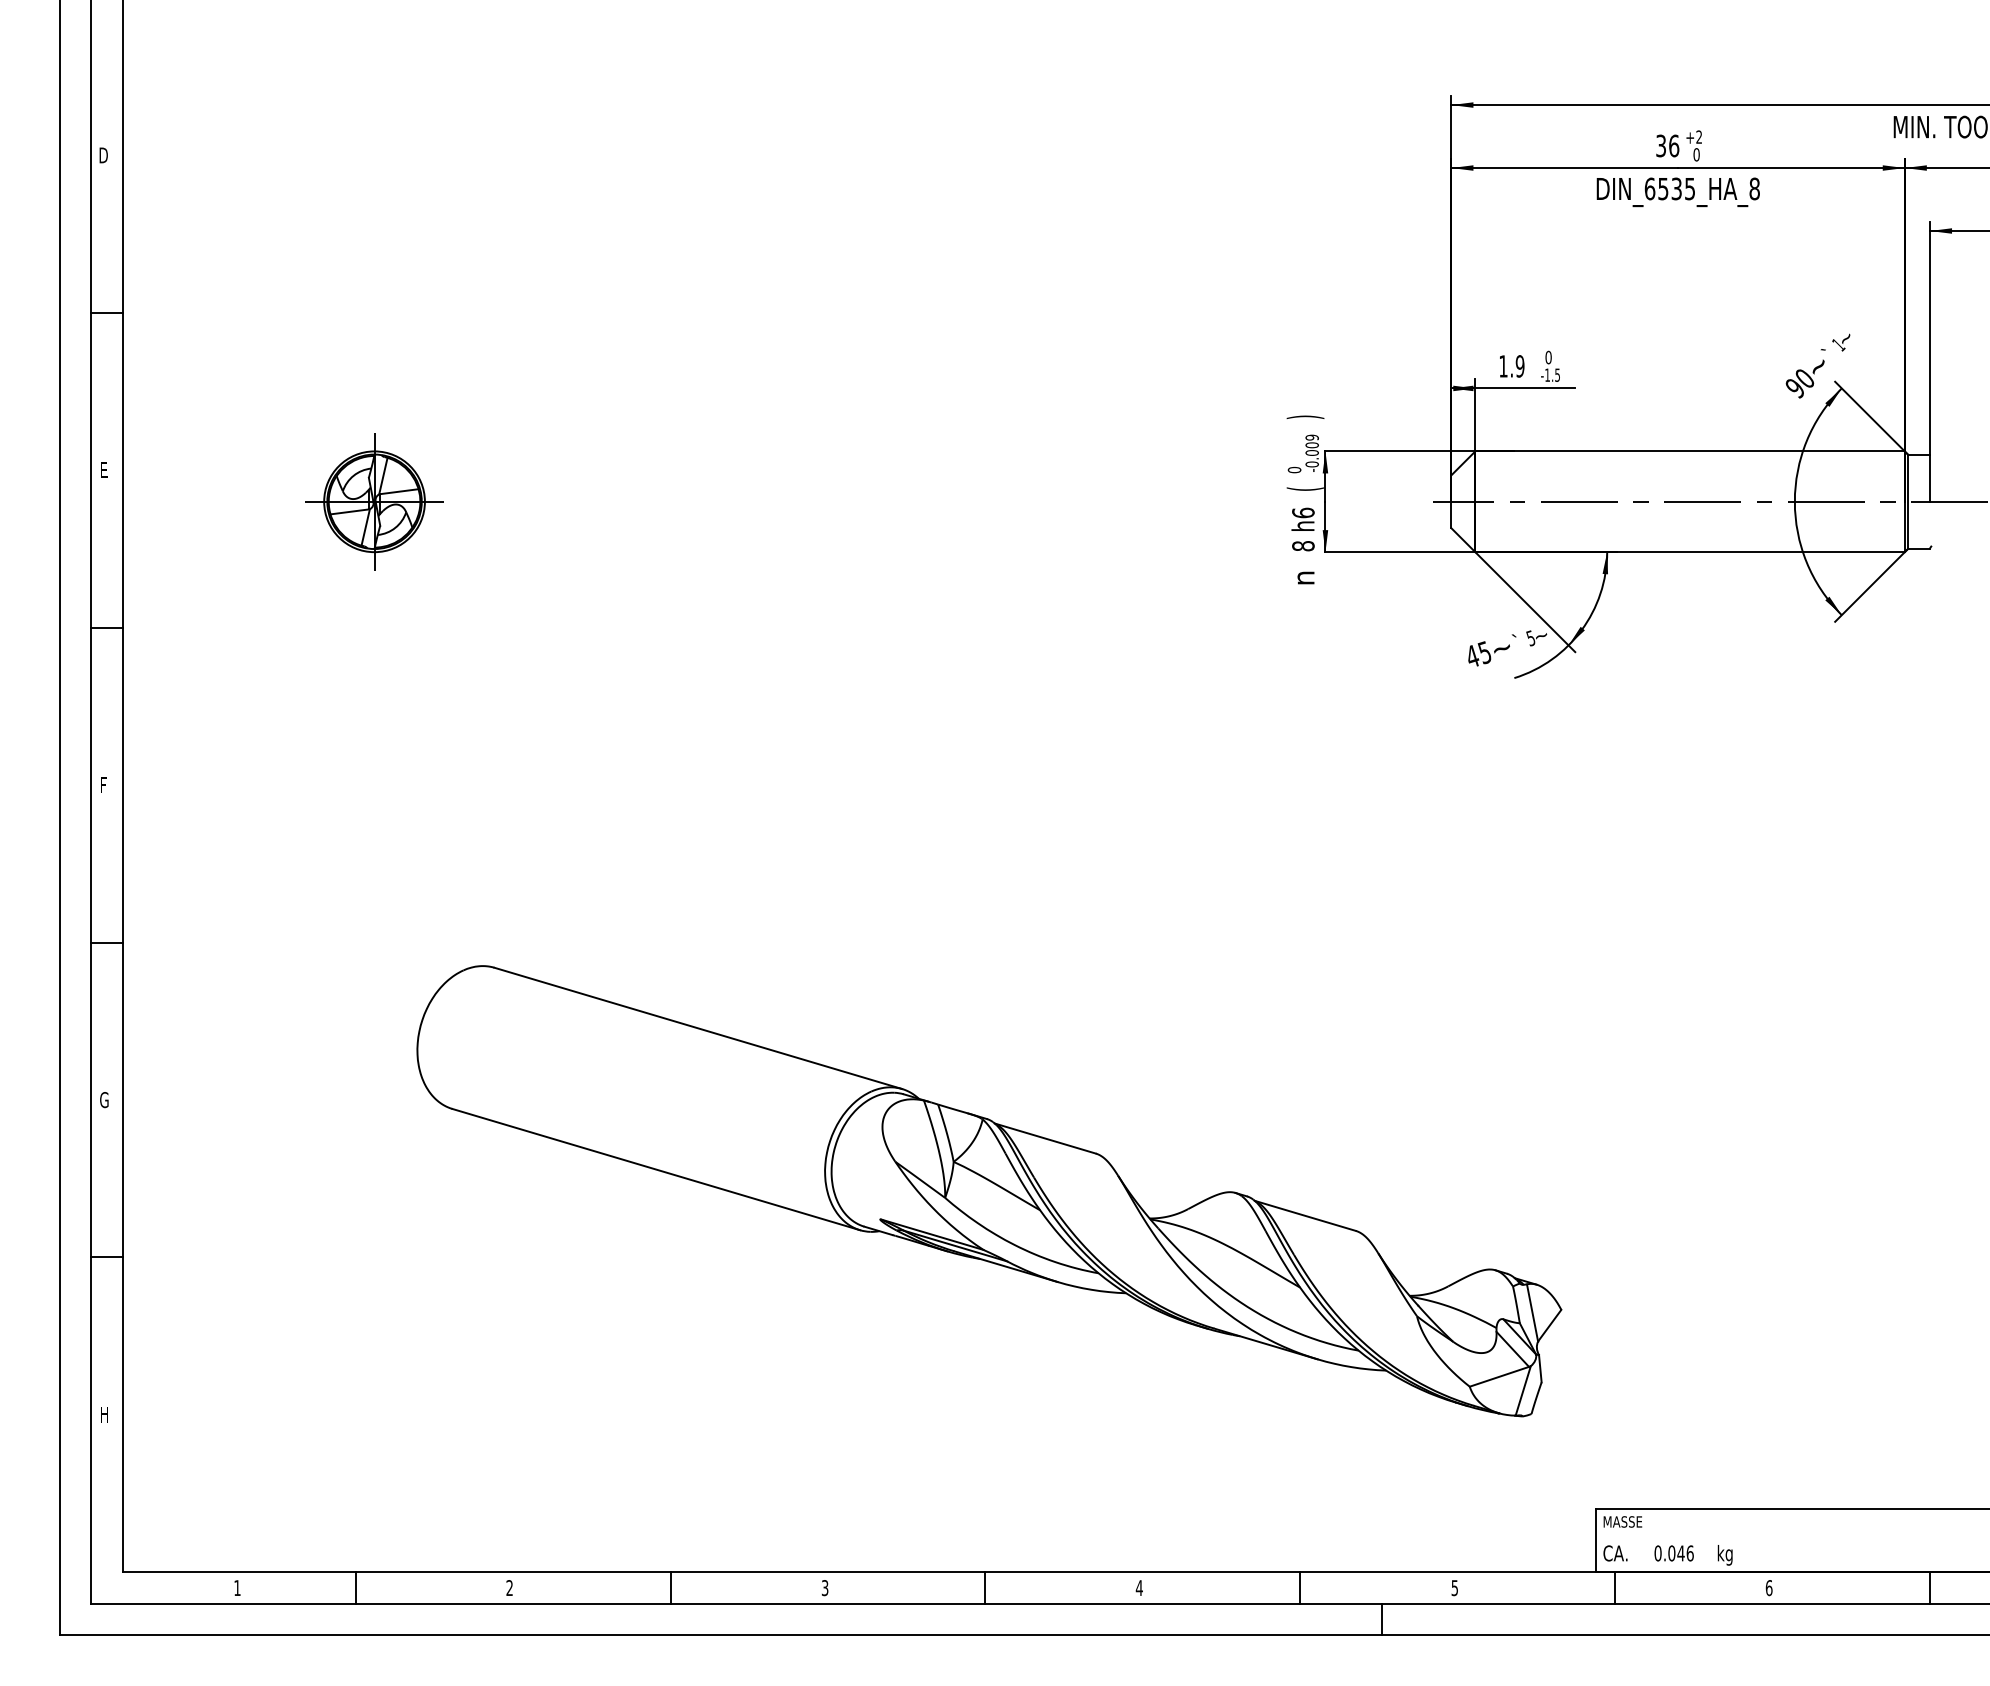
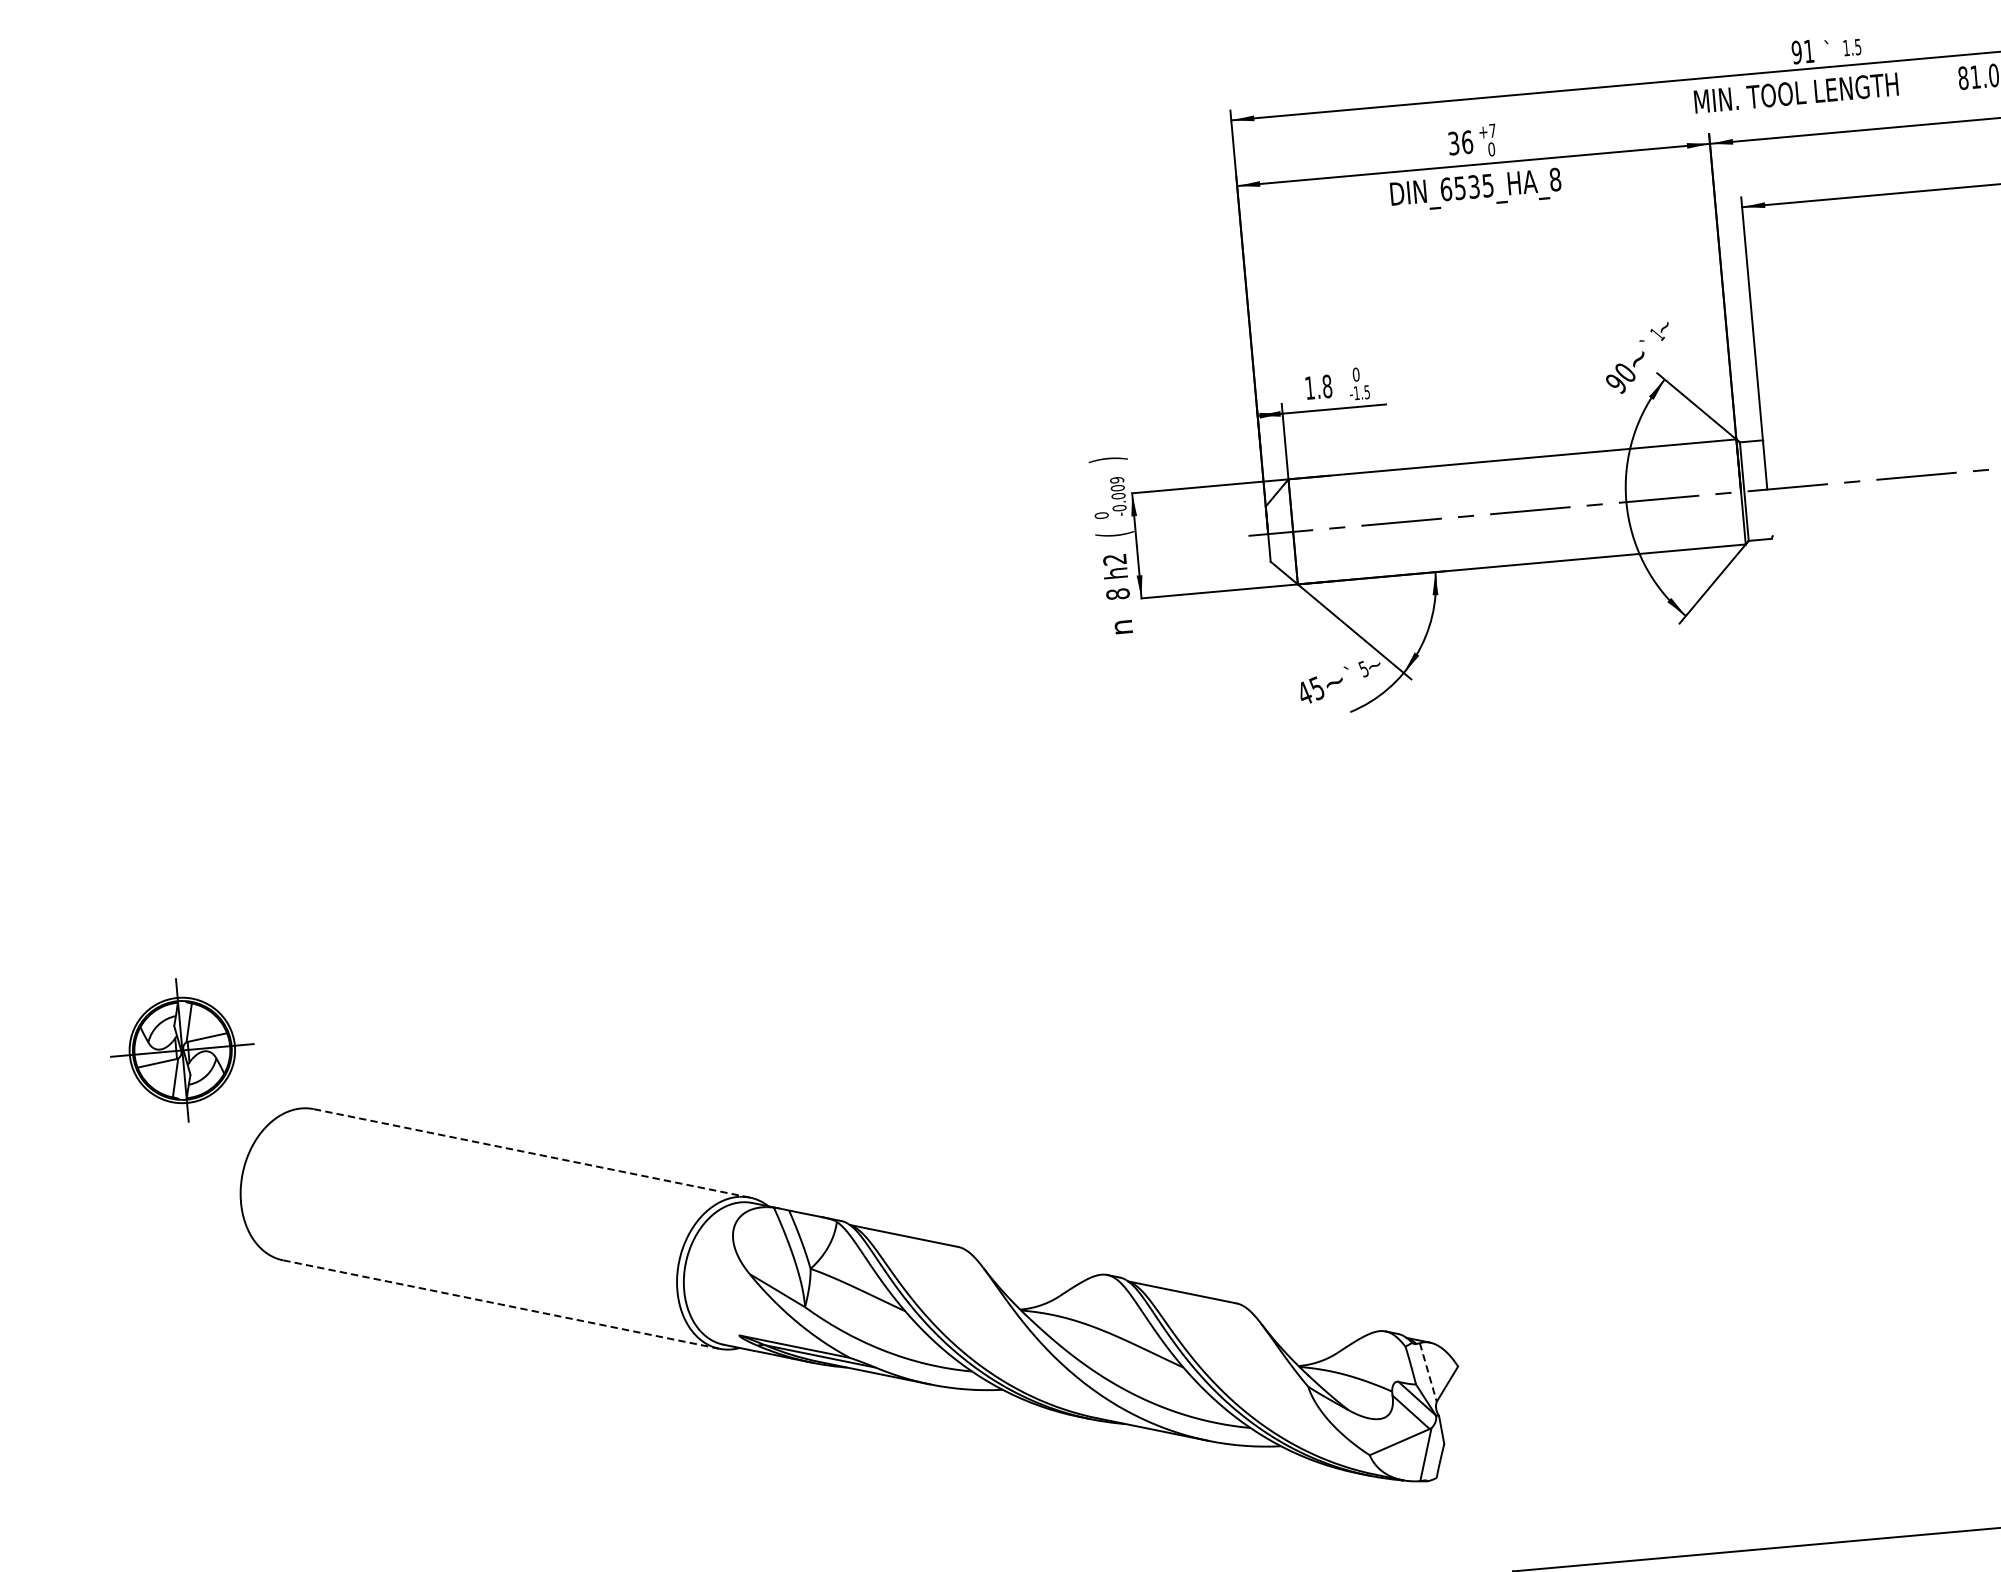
text: (1698, 136) -> (1491, 130), +2 -> +7
text: (1519, 366) -> (1326, 386), 1.9 -> 1.8
part: (374, 501) -> (182, 1050), moved
text: (1303, 512) -> (1114, 559), h6 -> h2
line: (698, 1028) -> (532, 1153), solid -> dashed
line: (656, 1169) -> (501, 1304), solid -> dashed
line: (1532, 1313) -> (1428, 1373), solid -> dashed

